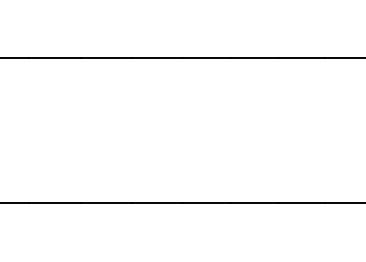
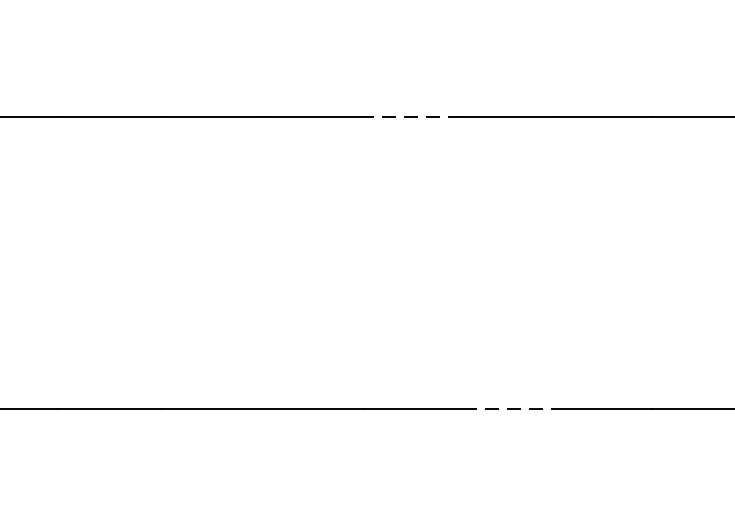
line: (205, 58) -> (412, 117), solid -> dashed
line: (254, 203) -> (511, 408), solid -> dashed

